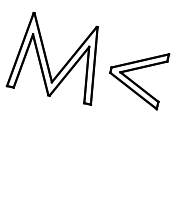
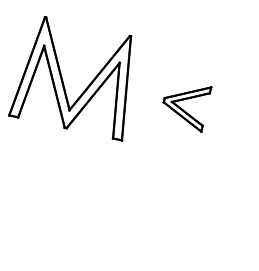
part: (139, 81) -> (187, 109), size x0.6

